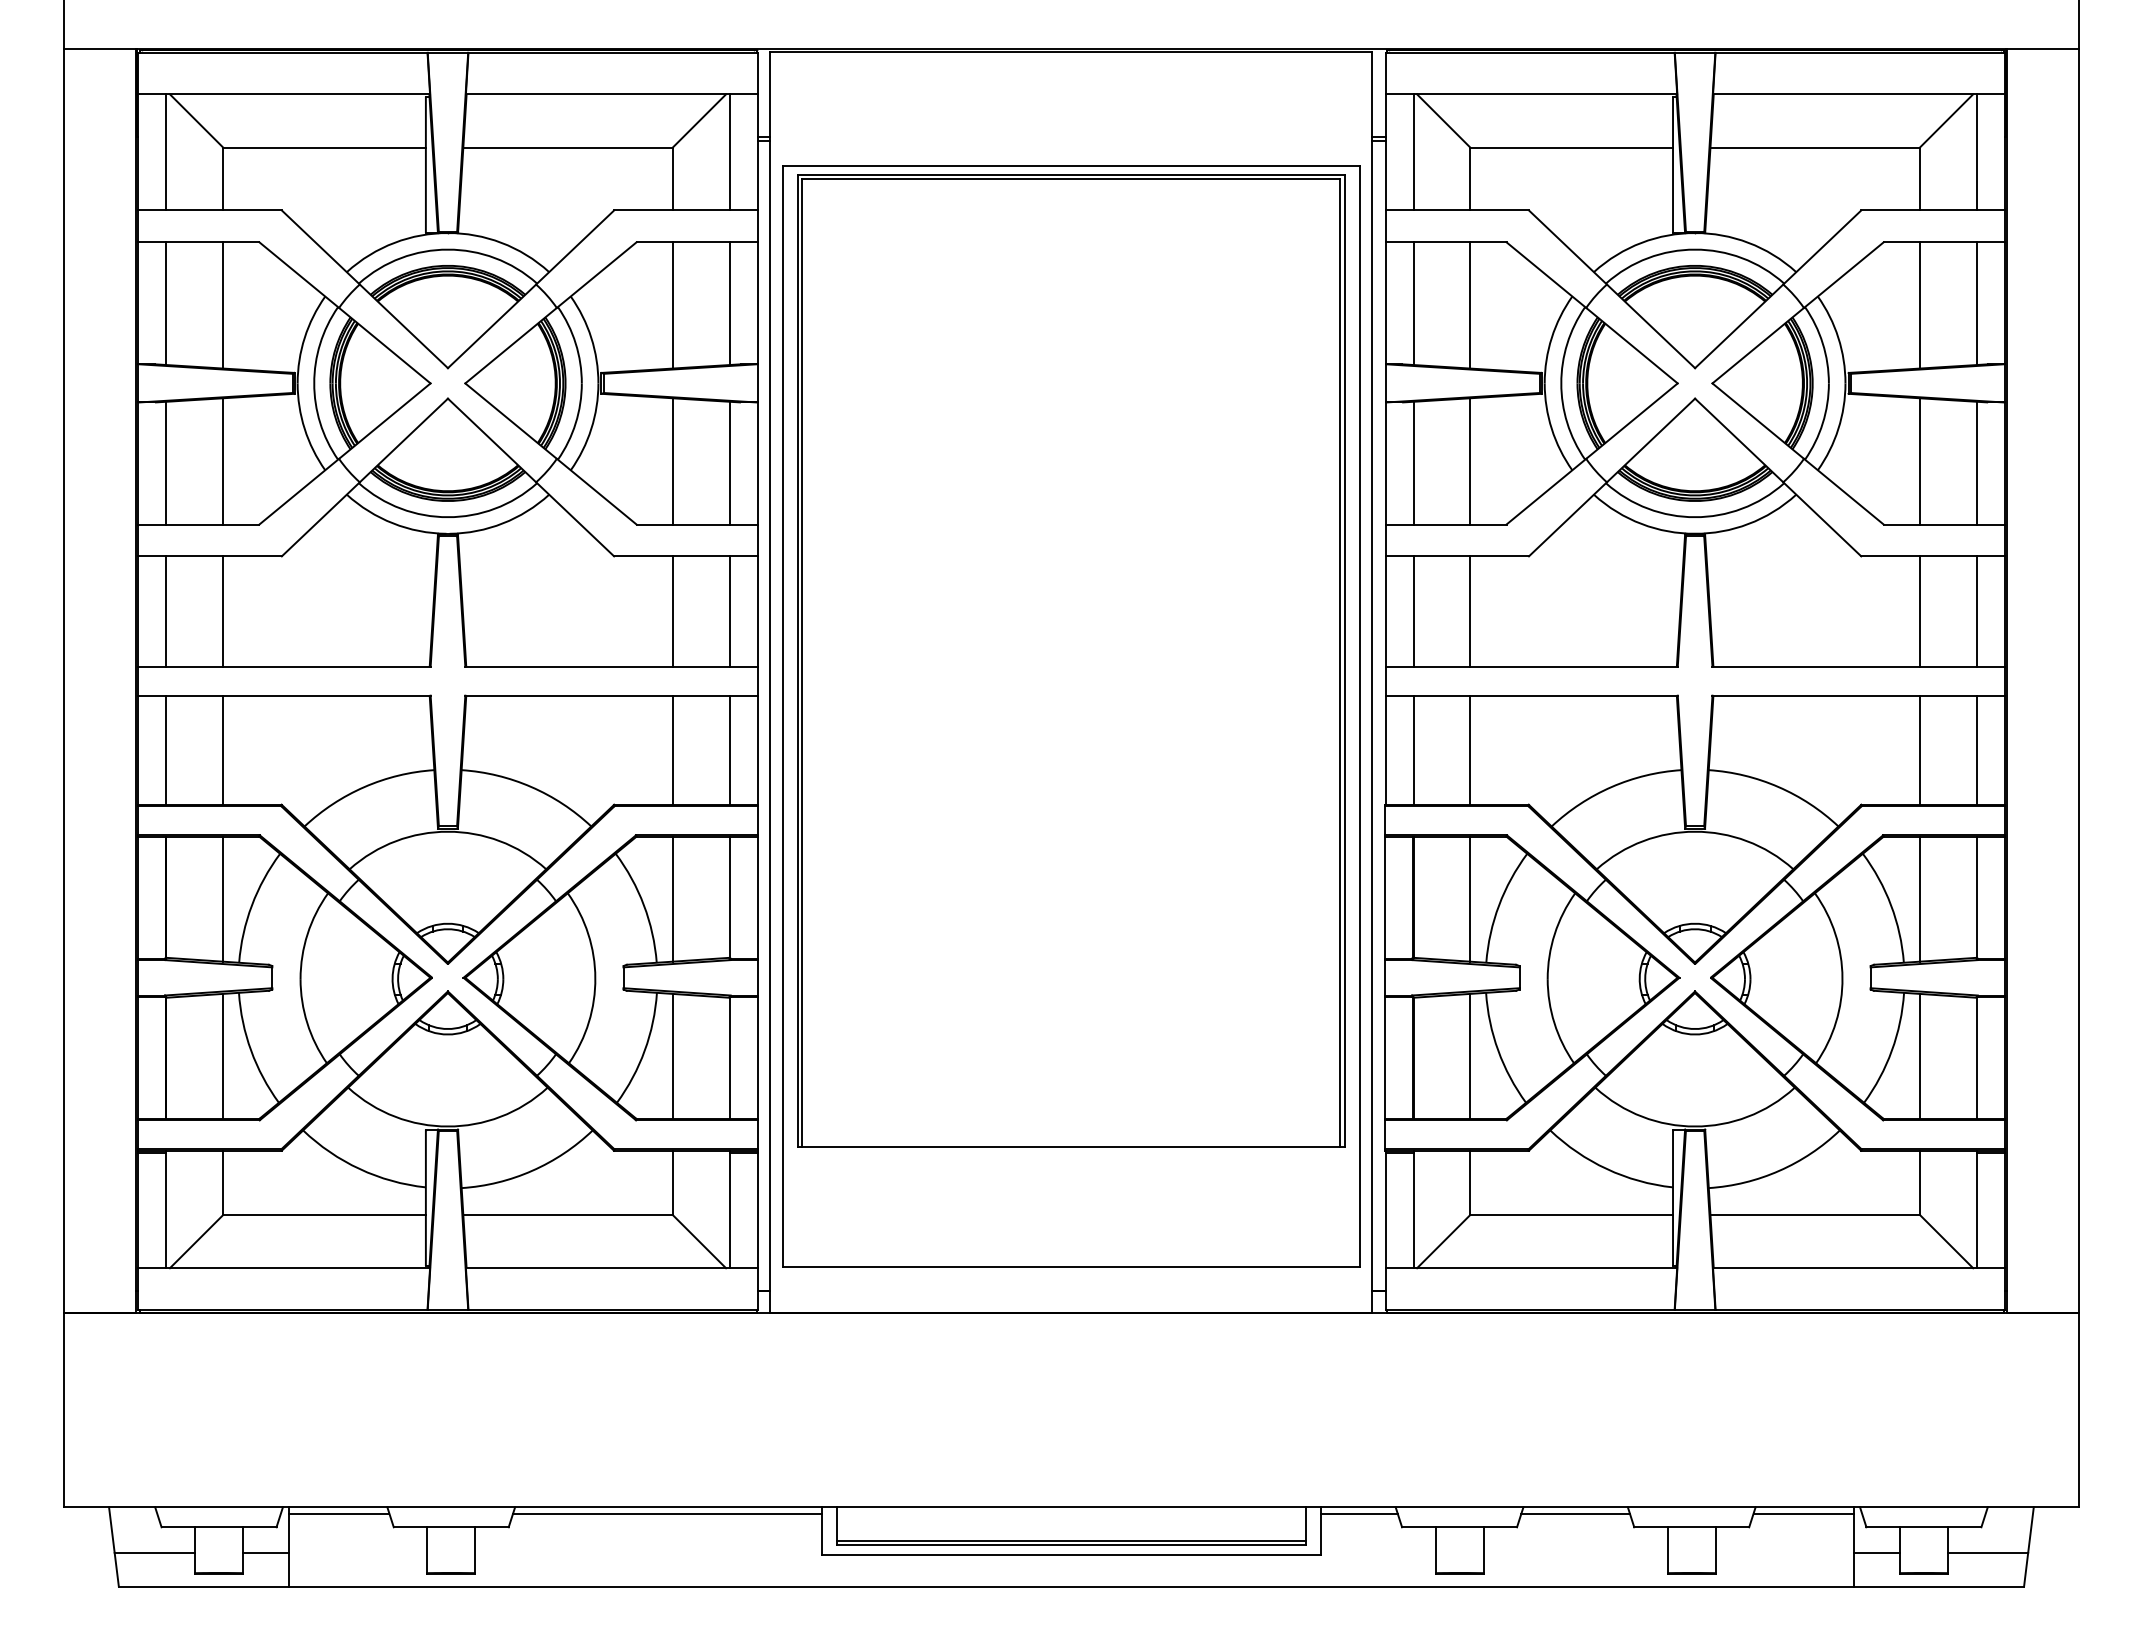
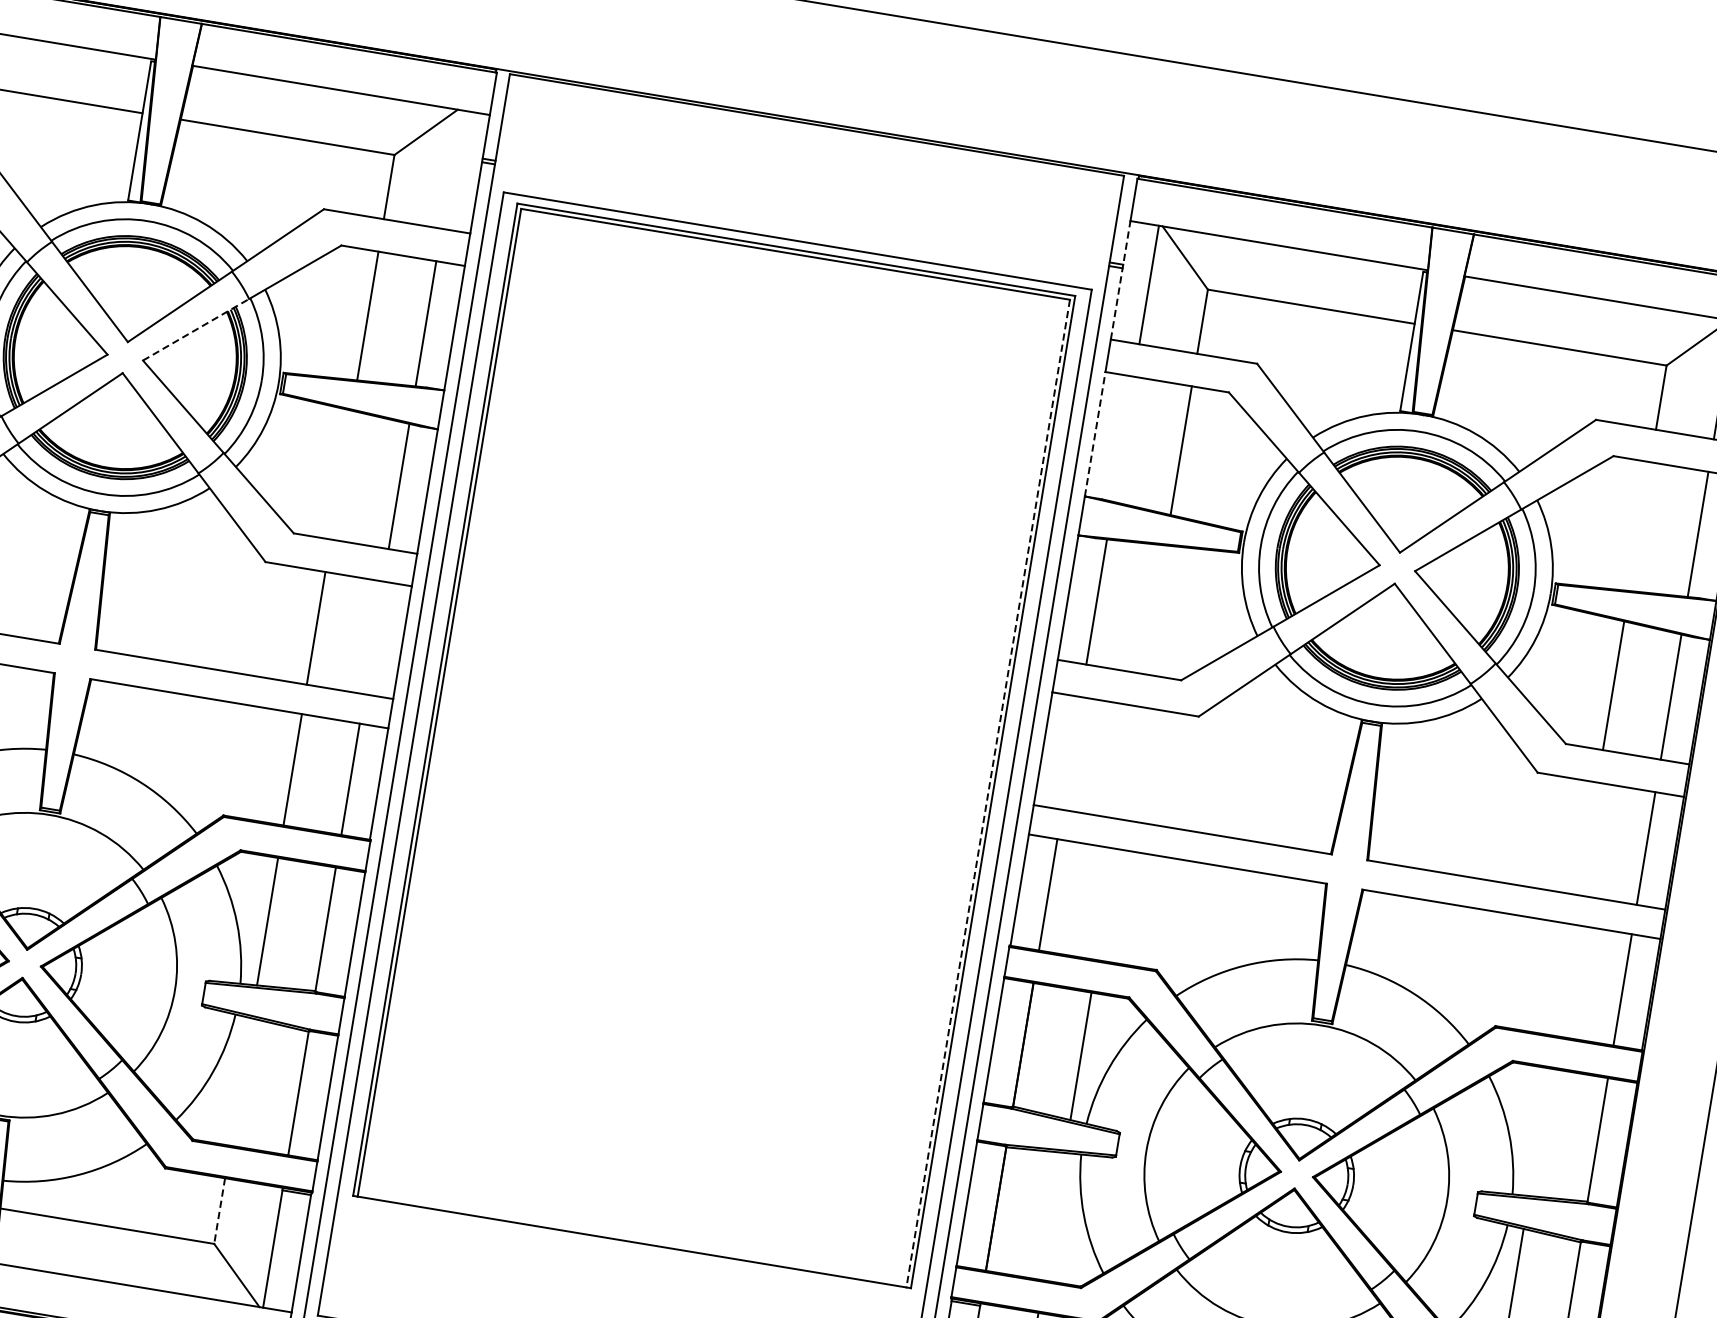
line: (1385, 151) -> (1120, 279), solid -> dashed
line: (729, 152) -> (451, 169), removed
line: (1385, 303) -> (1095, 434), solid -> dashed
line: (1413, 303) -> (1123, 439), removed
line: (1919, 305) -> (1639, 526), removed
line: (511, 345) -> (196, 329), solid -> dashed
line: (672, 461) -> (341, 475), removed
line: (1470, 461) -> (1155, 609), removed
line: (729, 611) -> (373, 637), removed
line: (1413, 611) -> (1071, 753), removed
line: (1470, 611) -> (1129, 762), removed
line: (1919, 611) -> (1587, 838), removed
line: (1340, 663) -> (988, 794), solid -> dashed
line: (1470, 749) -> (1106, 903), removed
line: (1919, 749) -> (1564, 979), removed
line: (1919, 898) -> (1539, 1131), removed
line: (672, 1055) -> (240, 1081), removed
line: (1470, 1055) -> (1054, 1215), removed
line: (672, 1183) -> (219, 1211), solid -> dashed

